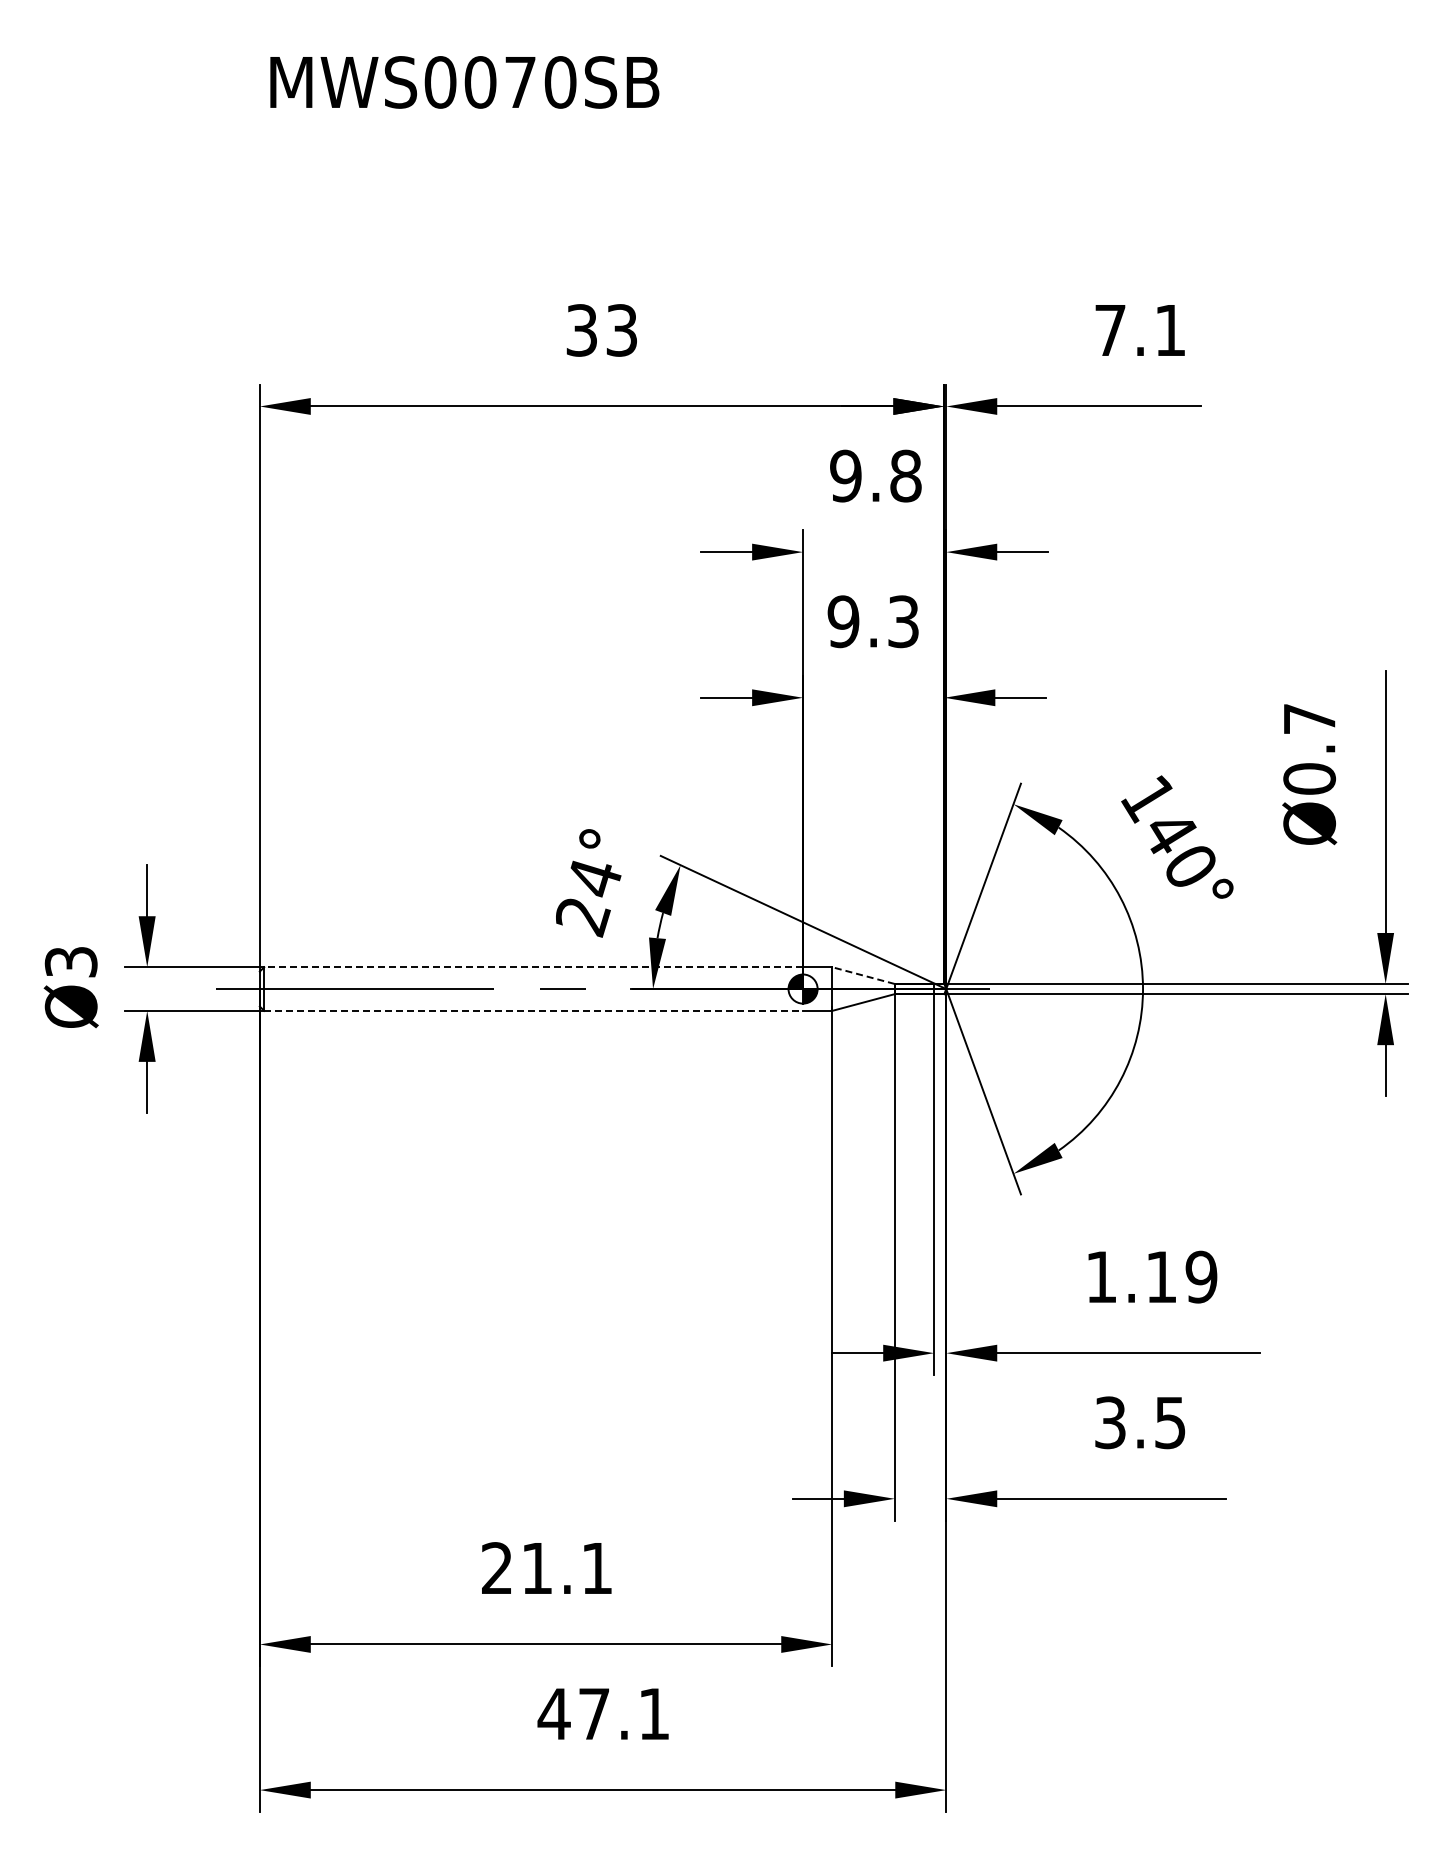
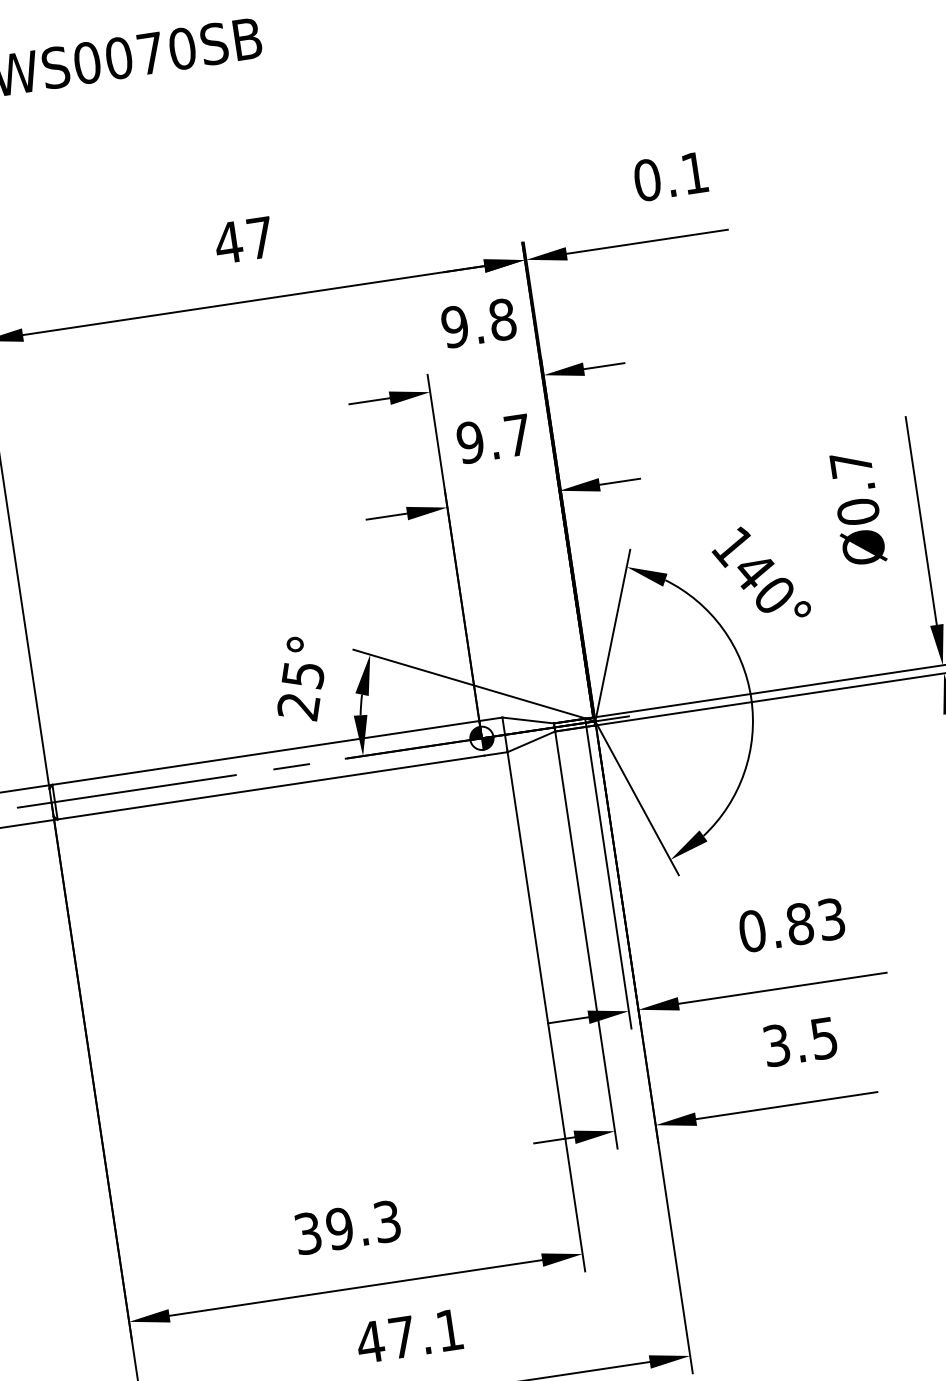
text: (600, 330) -> (243, 240), 33 -> 47
text: (1110, 330) -> (647, 180), 7.1 -> 0.1
text: (903, 621) -> (517, 435), 9.3 -> 9.7
text: (593, 878) -> (302, 675), 24° -> 25°
line: (533, 967) -> (265, 753), dashed -> solid
line: (862, 975) -> (527, 720), dashed -> solid
line: (534, 1010) -> (271, 787), dashed -> solid
text: (1151, 1276) -> (791, 924), 1.19 -> 0.83
text: (547, 1568) -> (348, 1227), 21.1 -> 39.3

